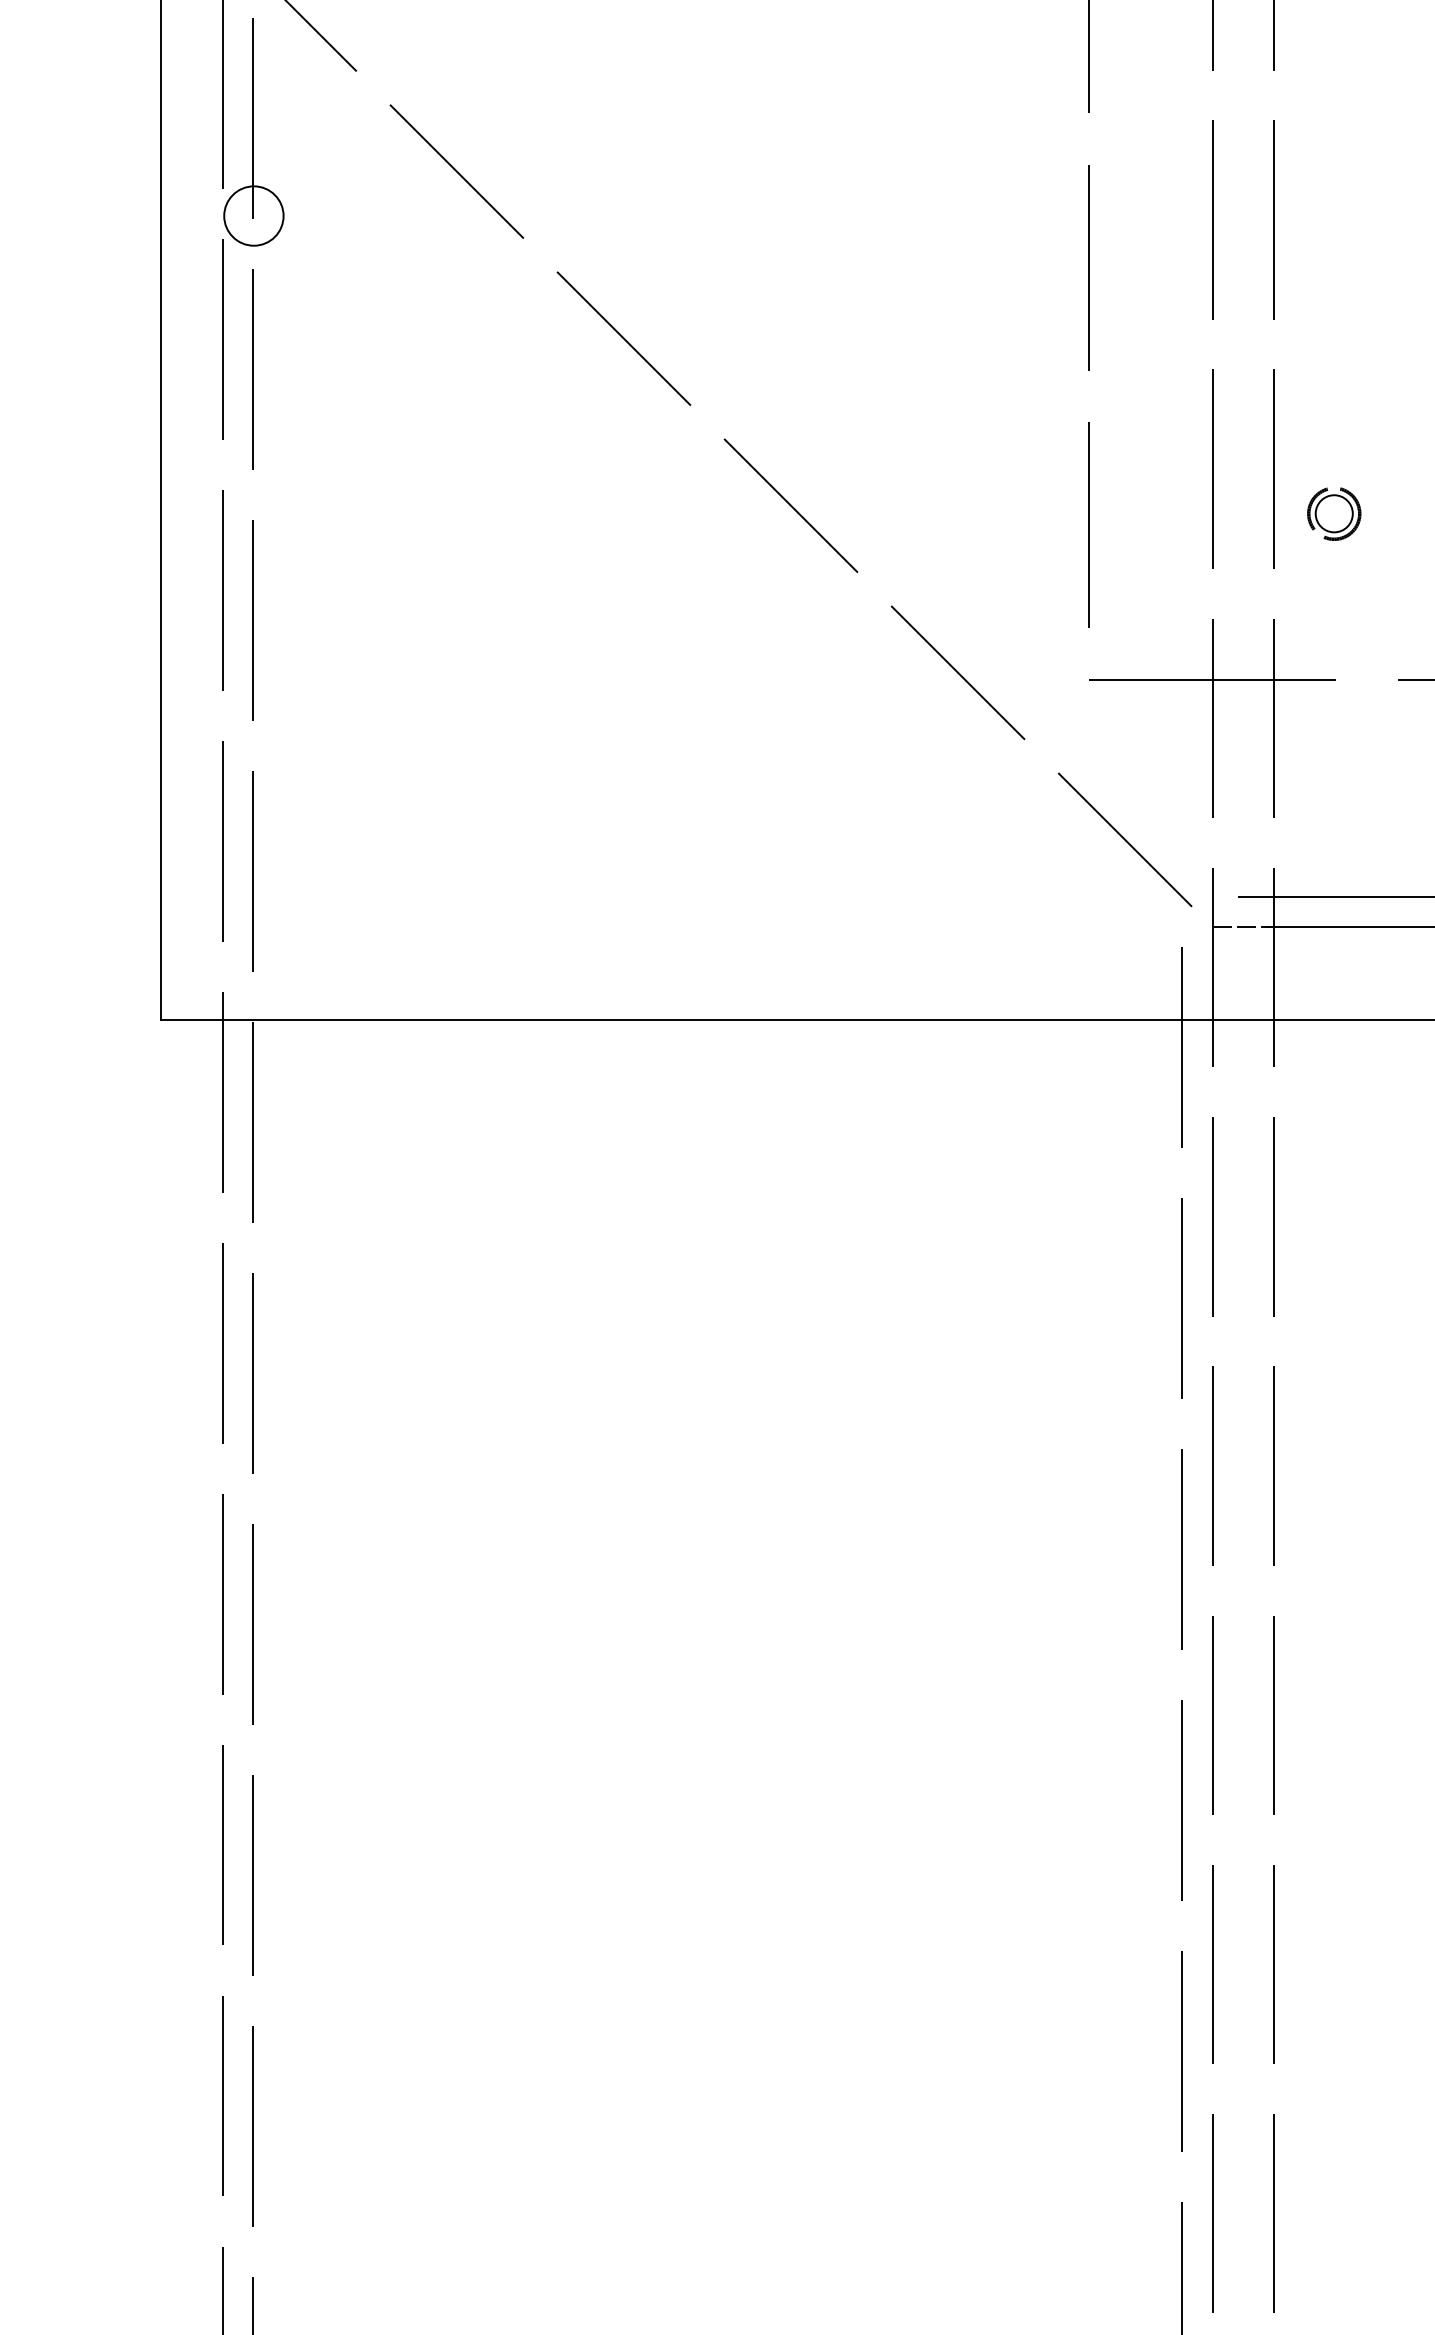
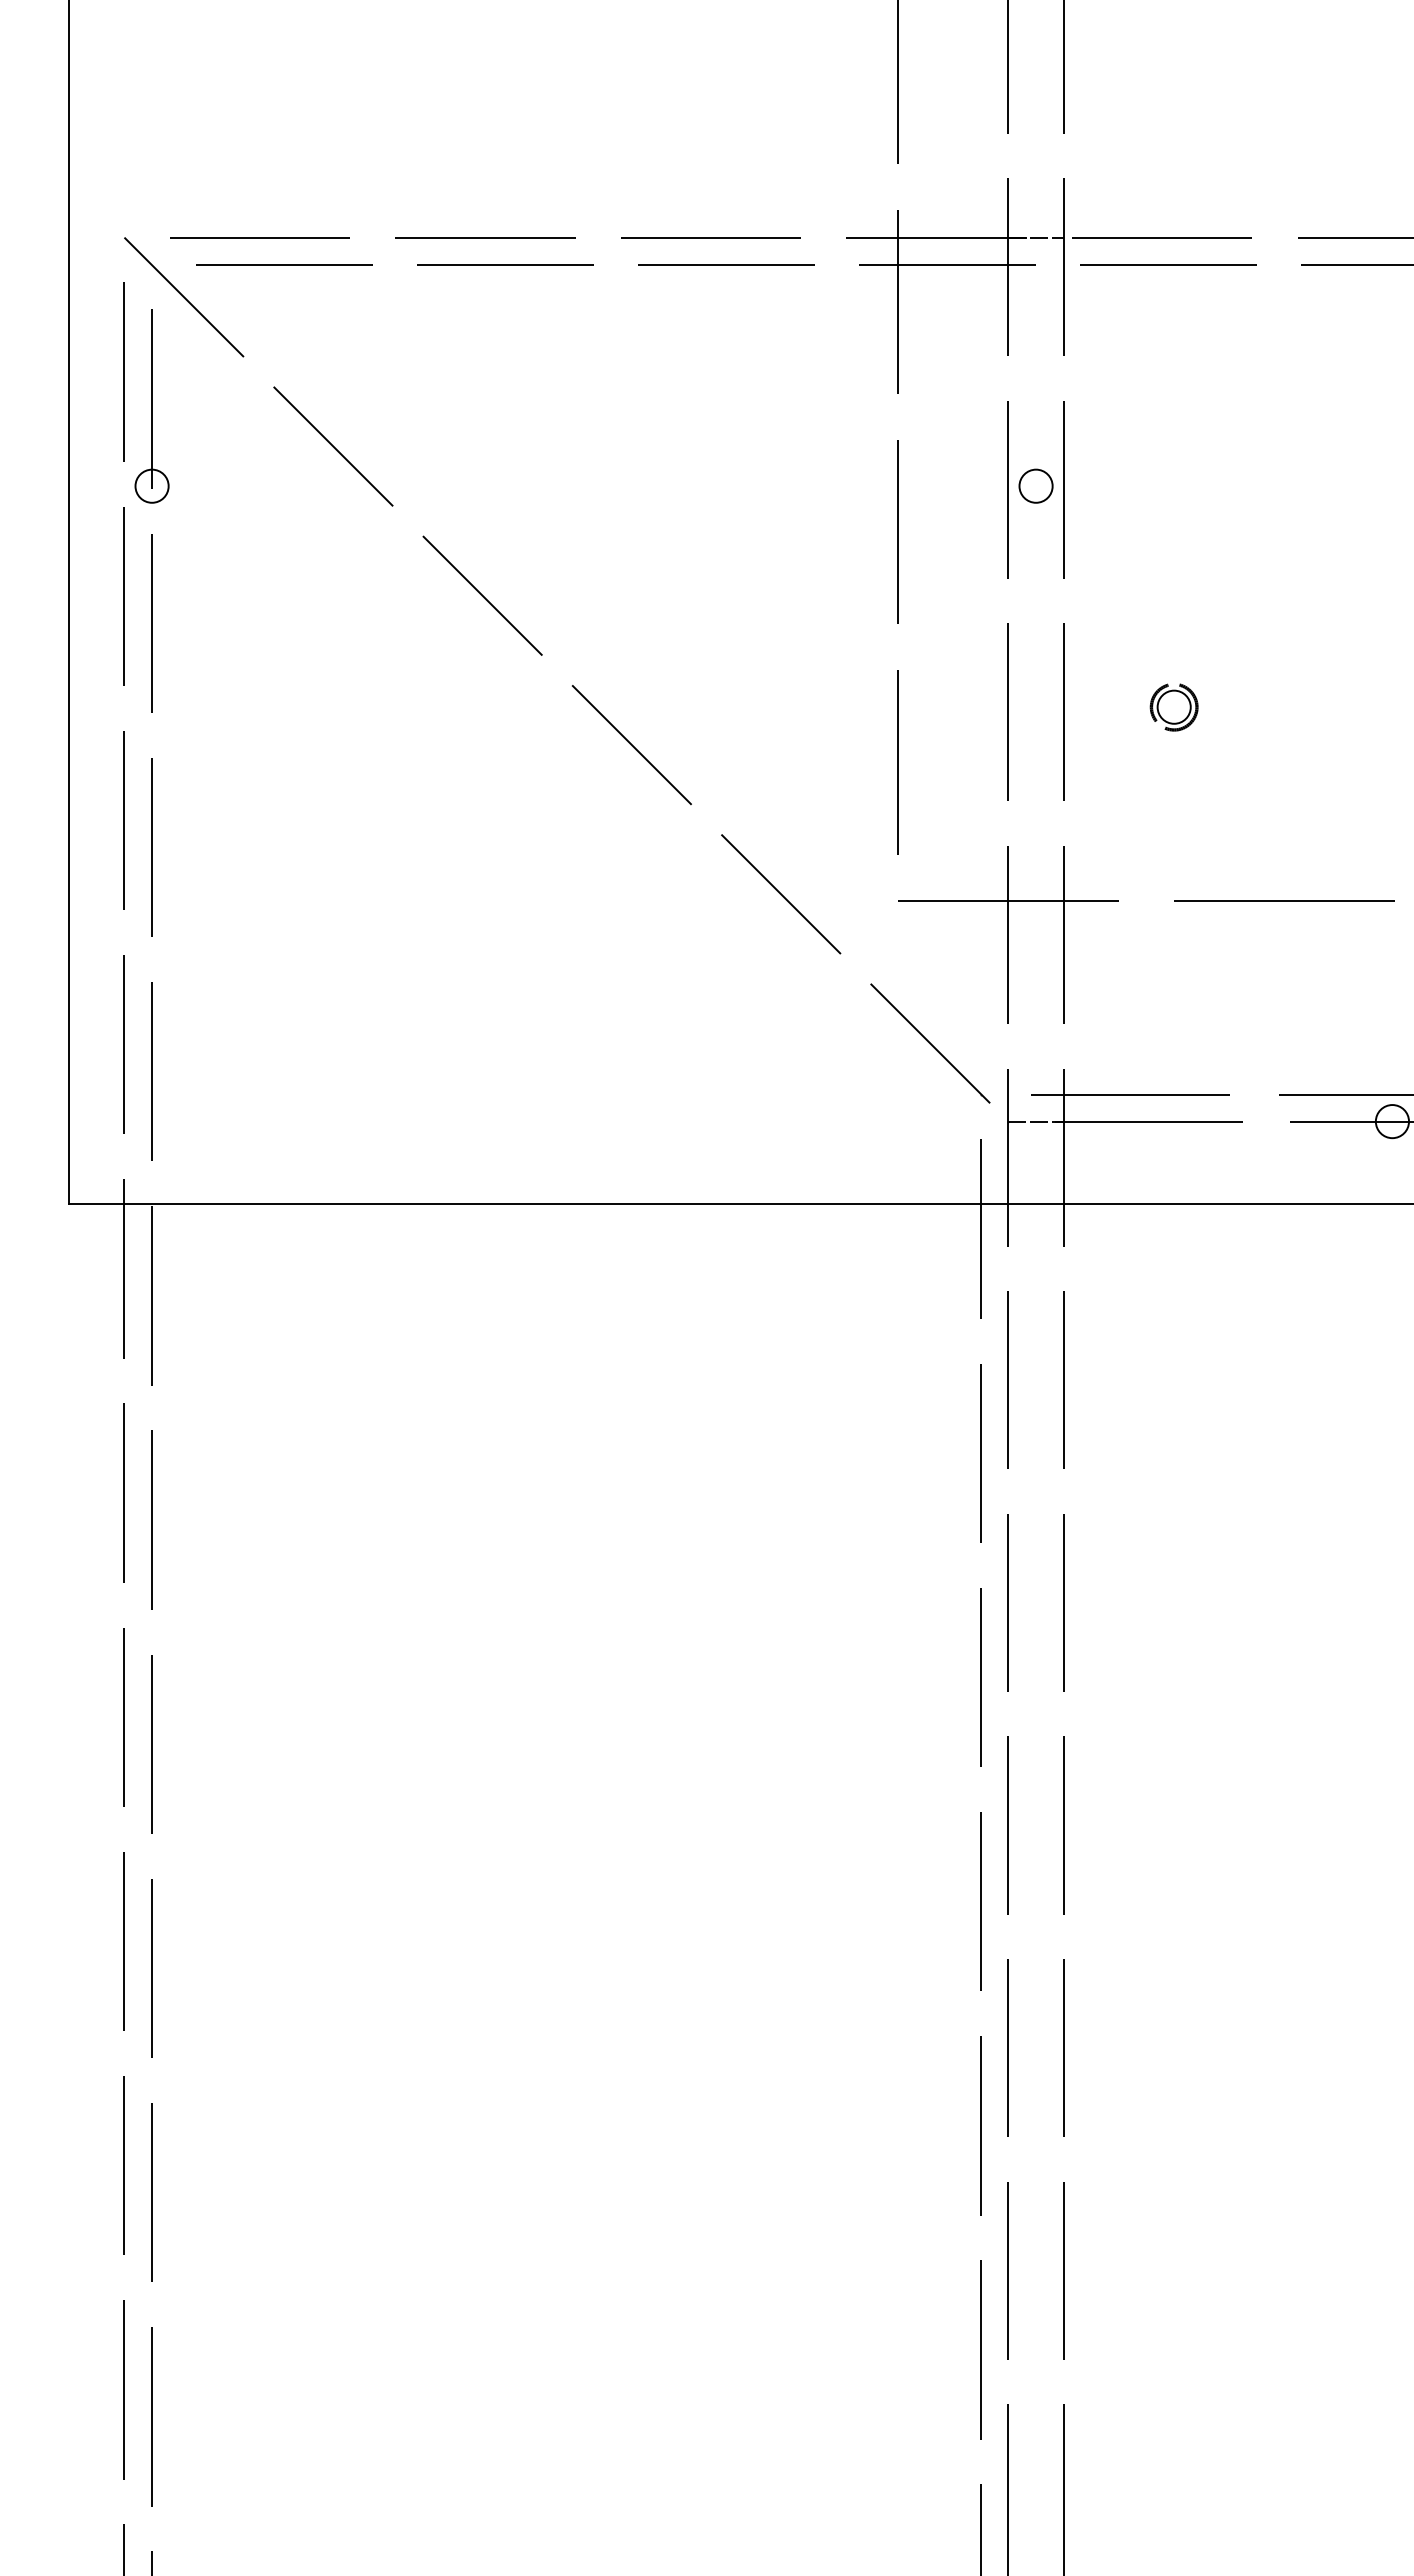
circle: (253, 215) -> (151, 485), size x0.62
circle: (1242, 215) -> (1035, 485), added
part: (1333, 514) -> (1173, 707), moved

